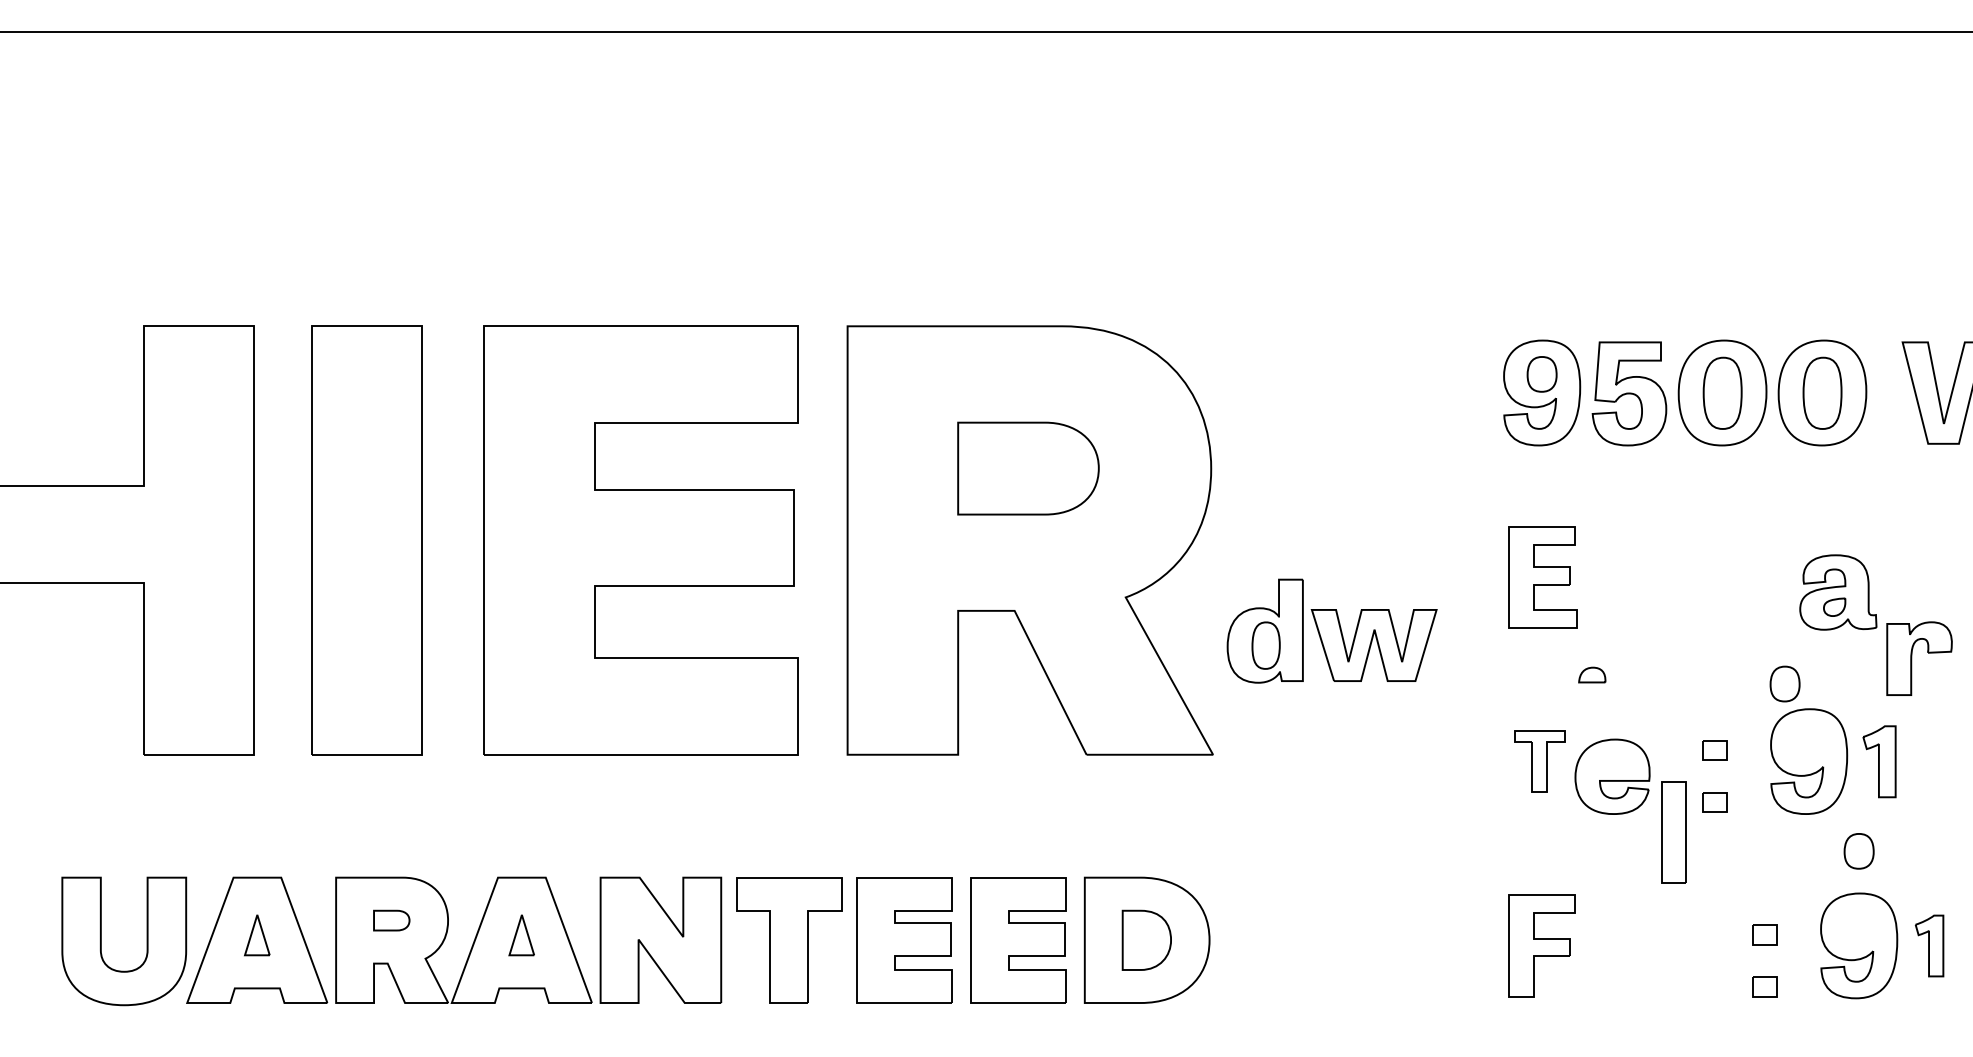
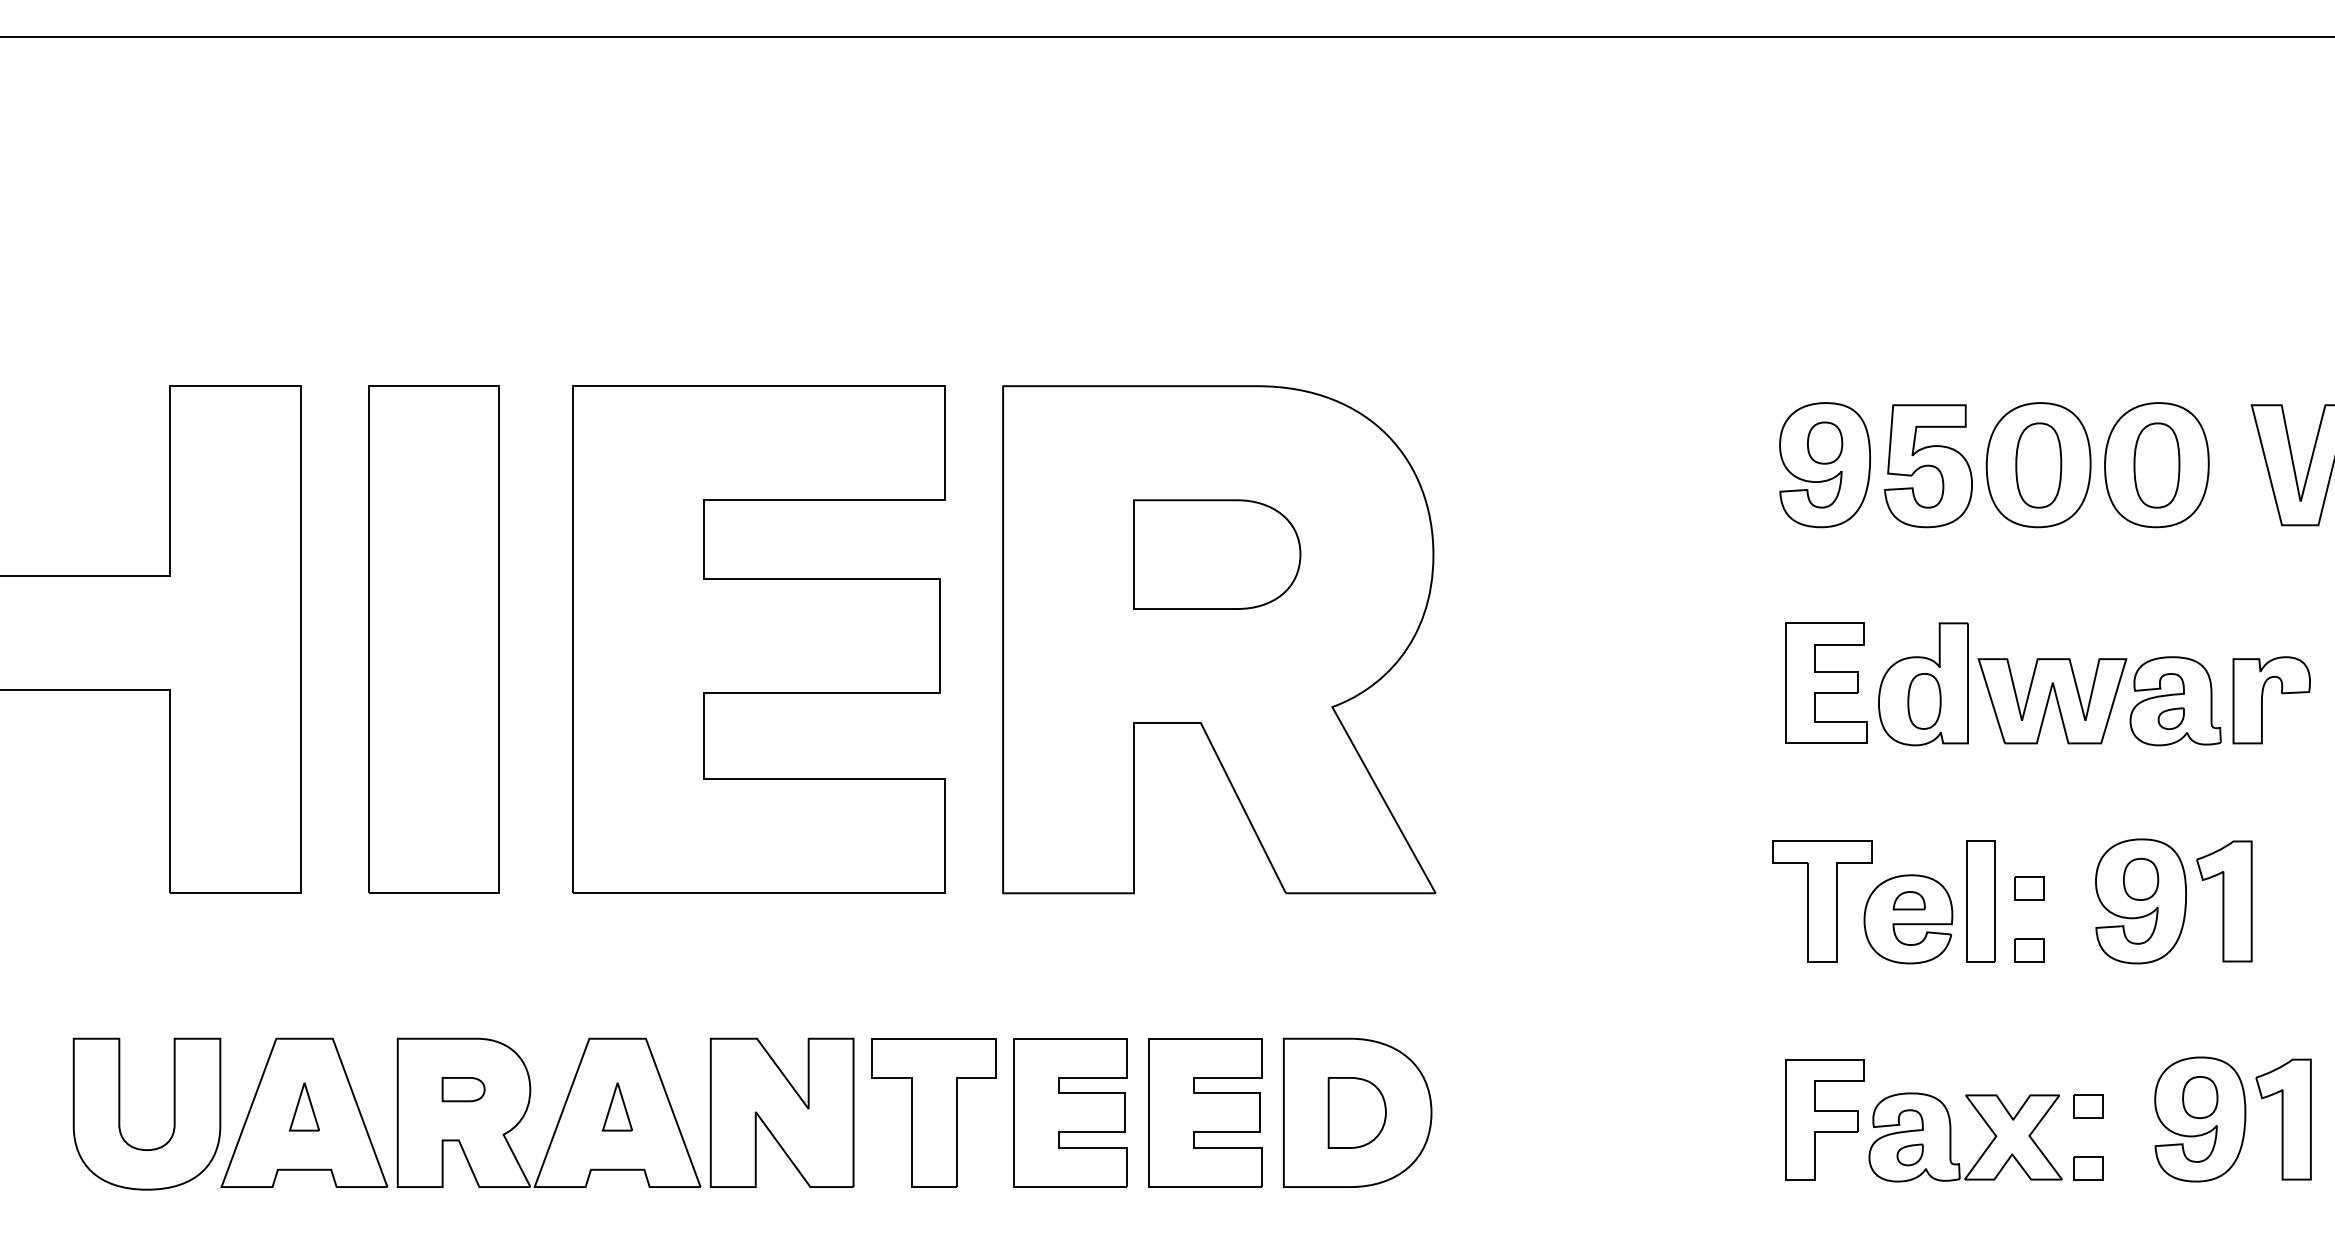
part: (1331, 630) -> (2001, 683), moved
part: (1912, 658) -> (2263, 700), moved
part: (1592, 674) -> (1909, 900), moved
part: (1784, 683) -> (2140, 878), moved
part: (1539, 761) -> (1821, 901), size x1.67
part: (1879, 761) -> (2224, 901), size x1.43
part: (1673, 832) -> (1980, 901), moved
part: (1858, 851) -> (2199, 1097), moved
part: (1929, 945) -> (2283, 1119), size x1.67
part: (1648, 961) -> (1950, 1137), added

